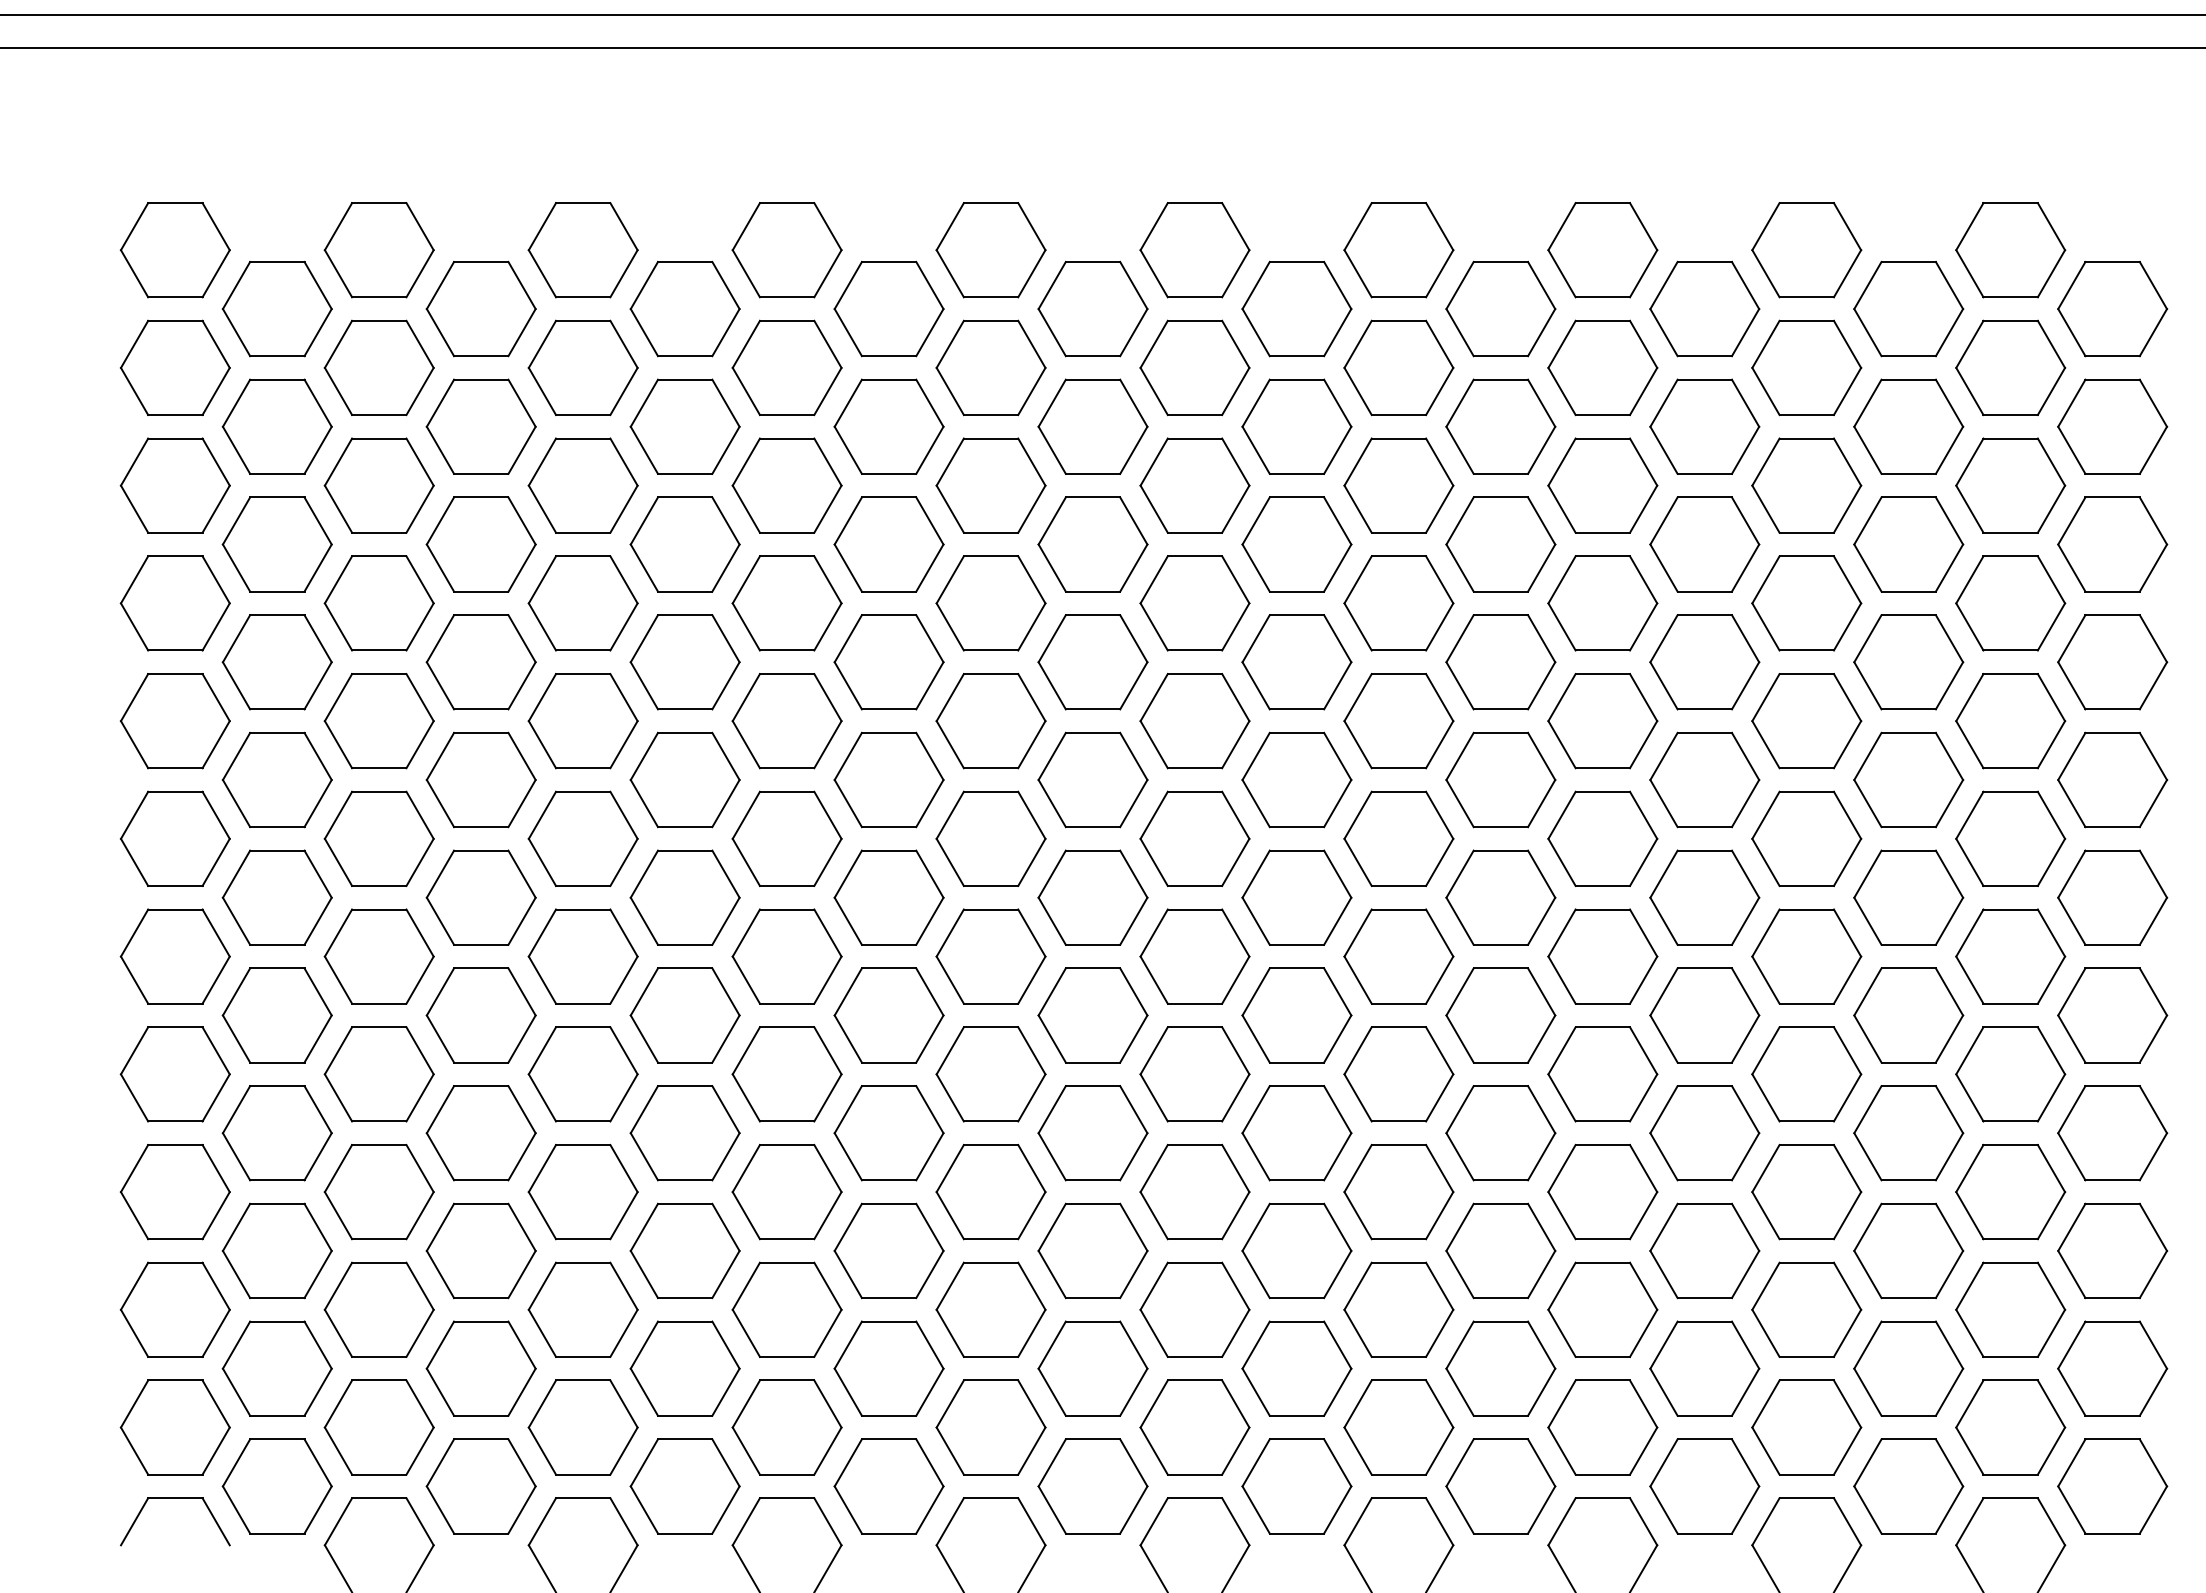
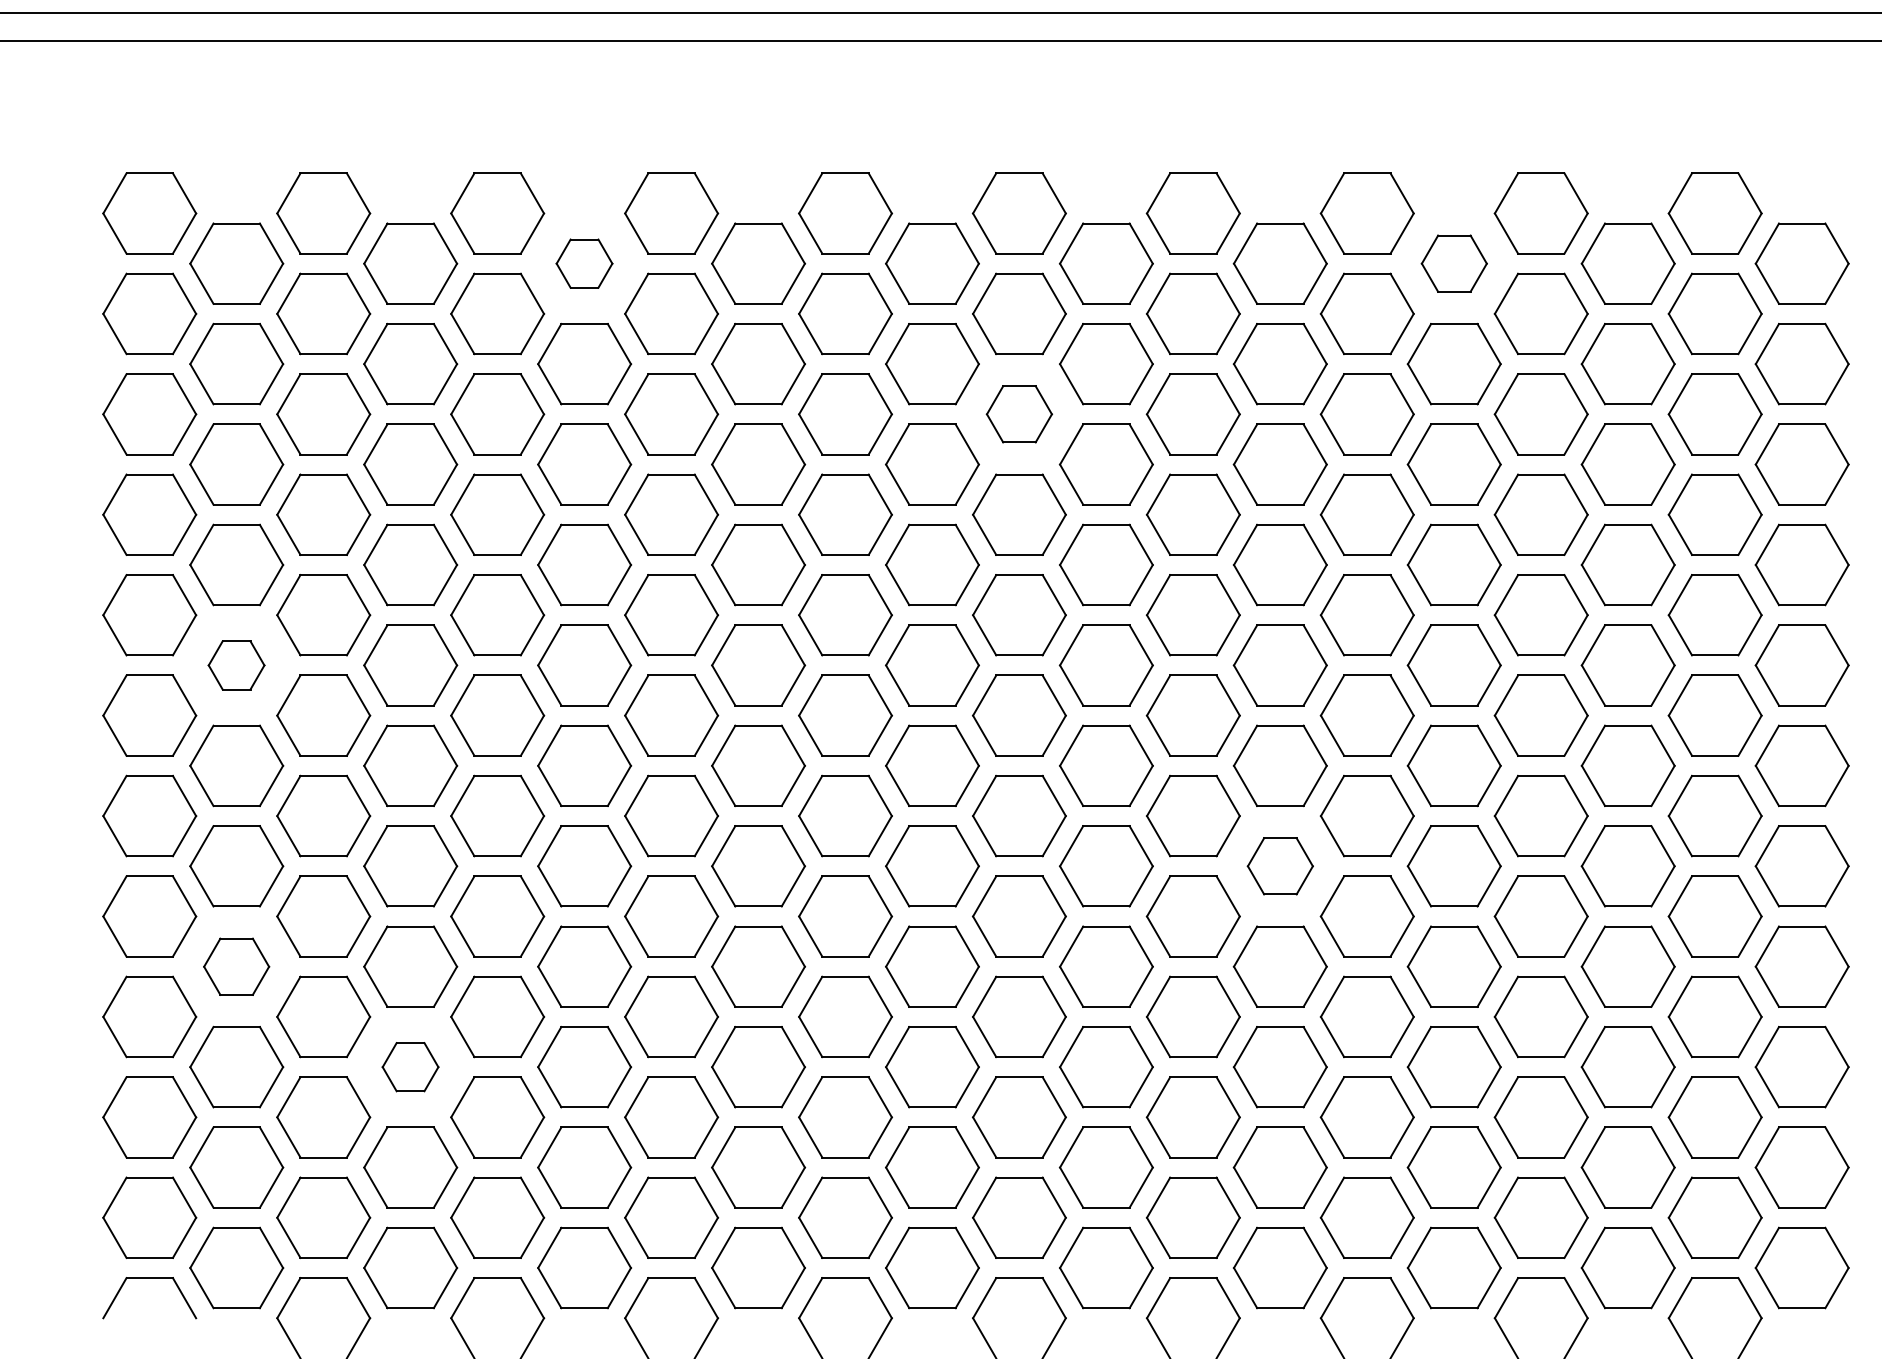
part: (684, 308) -> (584, 263), size x0.6
part: (1704, 308) -> (1454, 263), size x0.7
part: (1194, 485) -> (1019, 414), size x0.7
part: (276, 779) -> (235, 664), size x0.6
part: (1500, 1015) -> (1280, 866), size x0.7
part: (276, 1133) -> (235, 966), size x0.7
part: (480, 1250) -> (410, 1066), size x0.6

